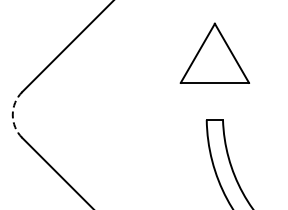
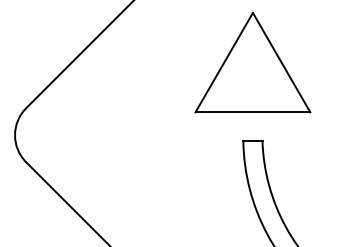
part: (214, 53) -> (252, 62), size x1.43
arc: (12, 114) -> (14, 134), dashed -> solid

